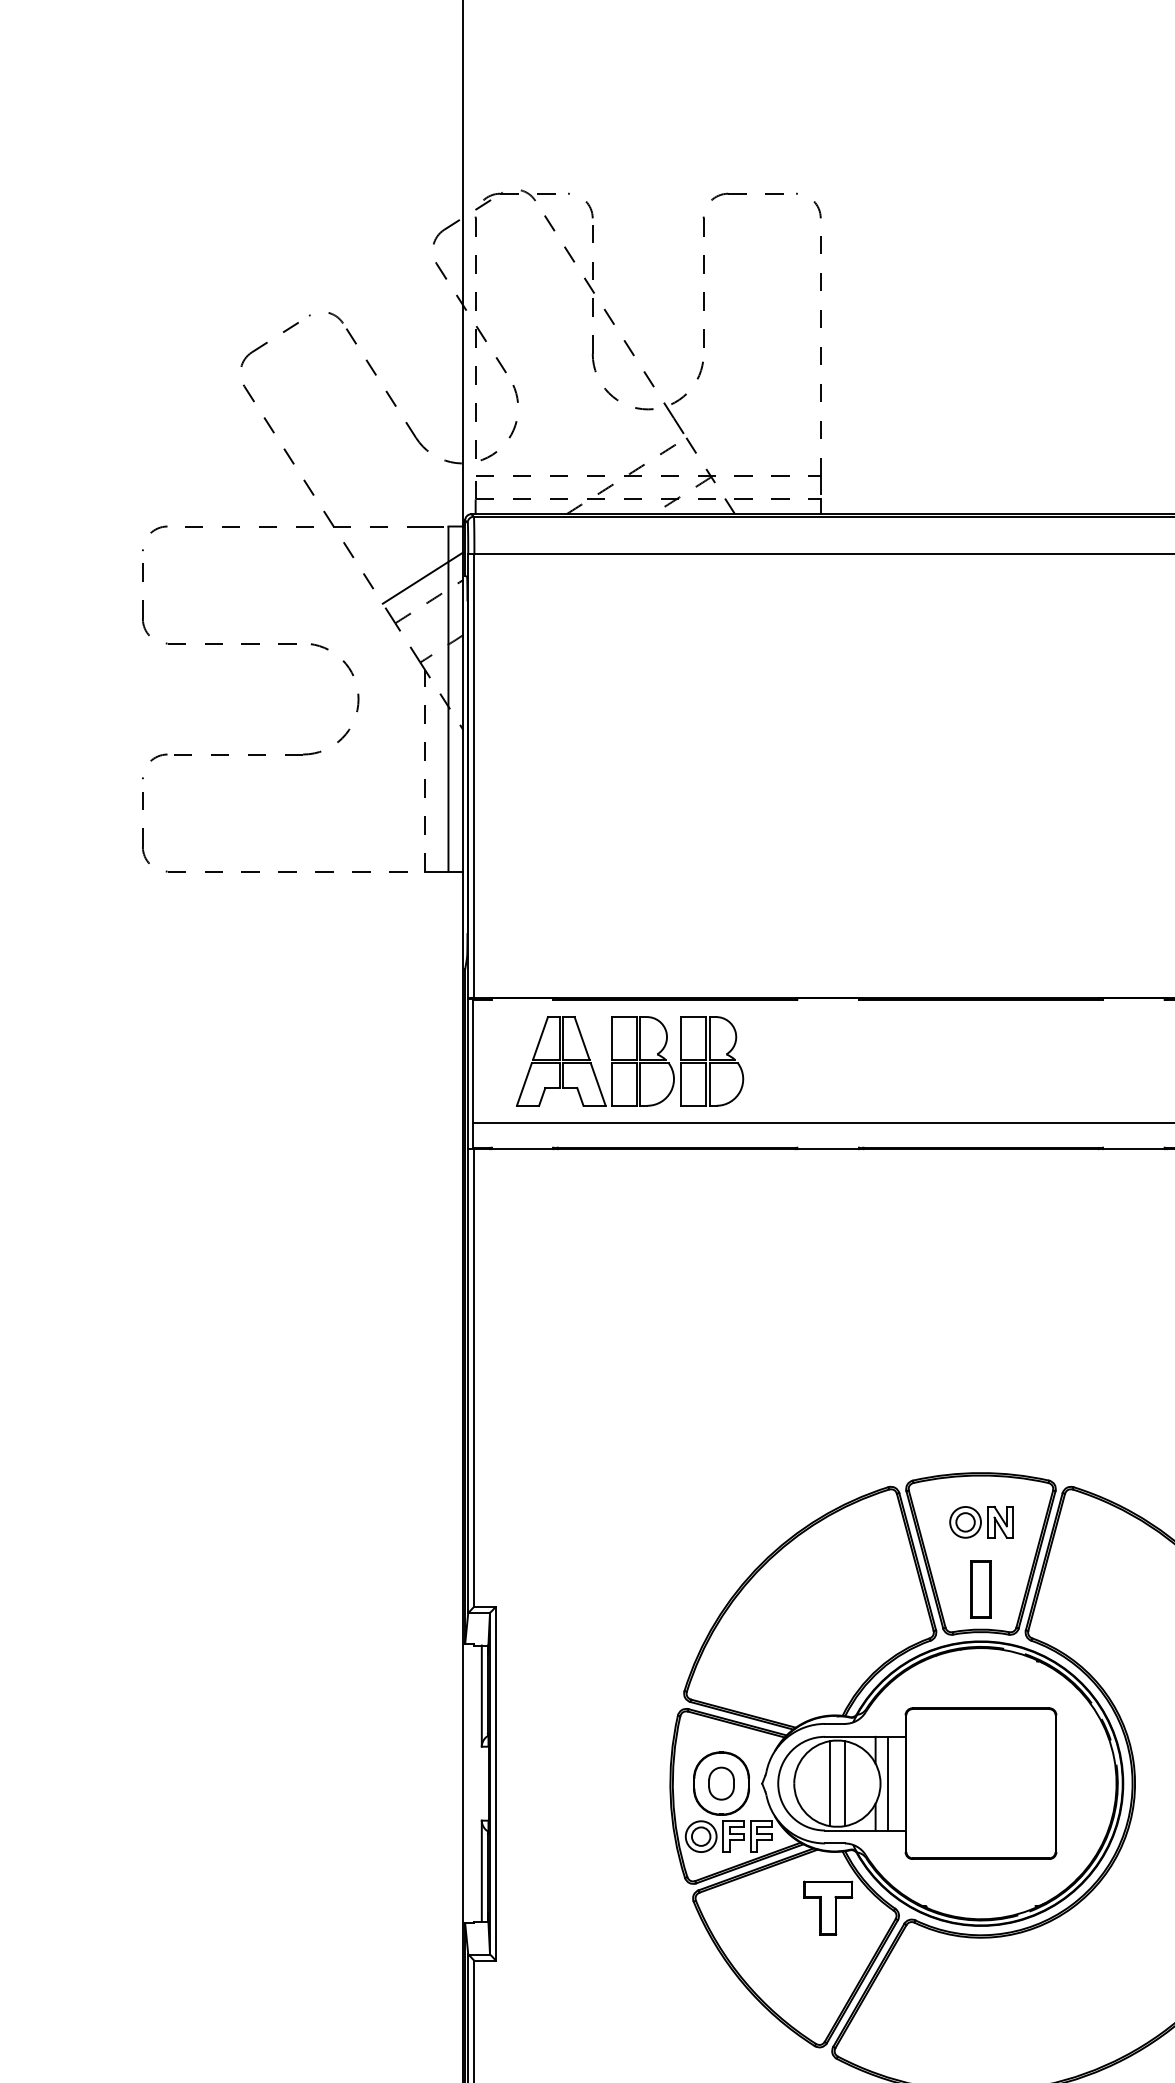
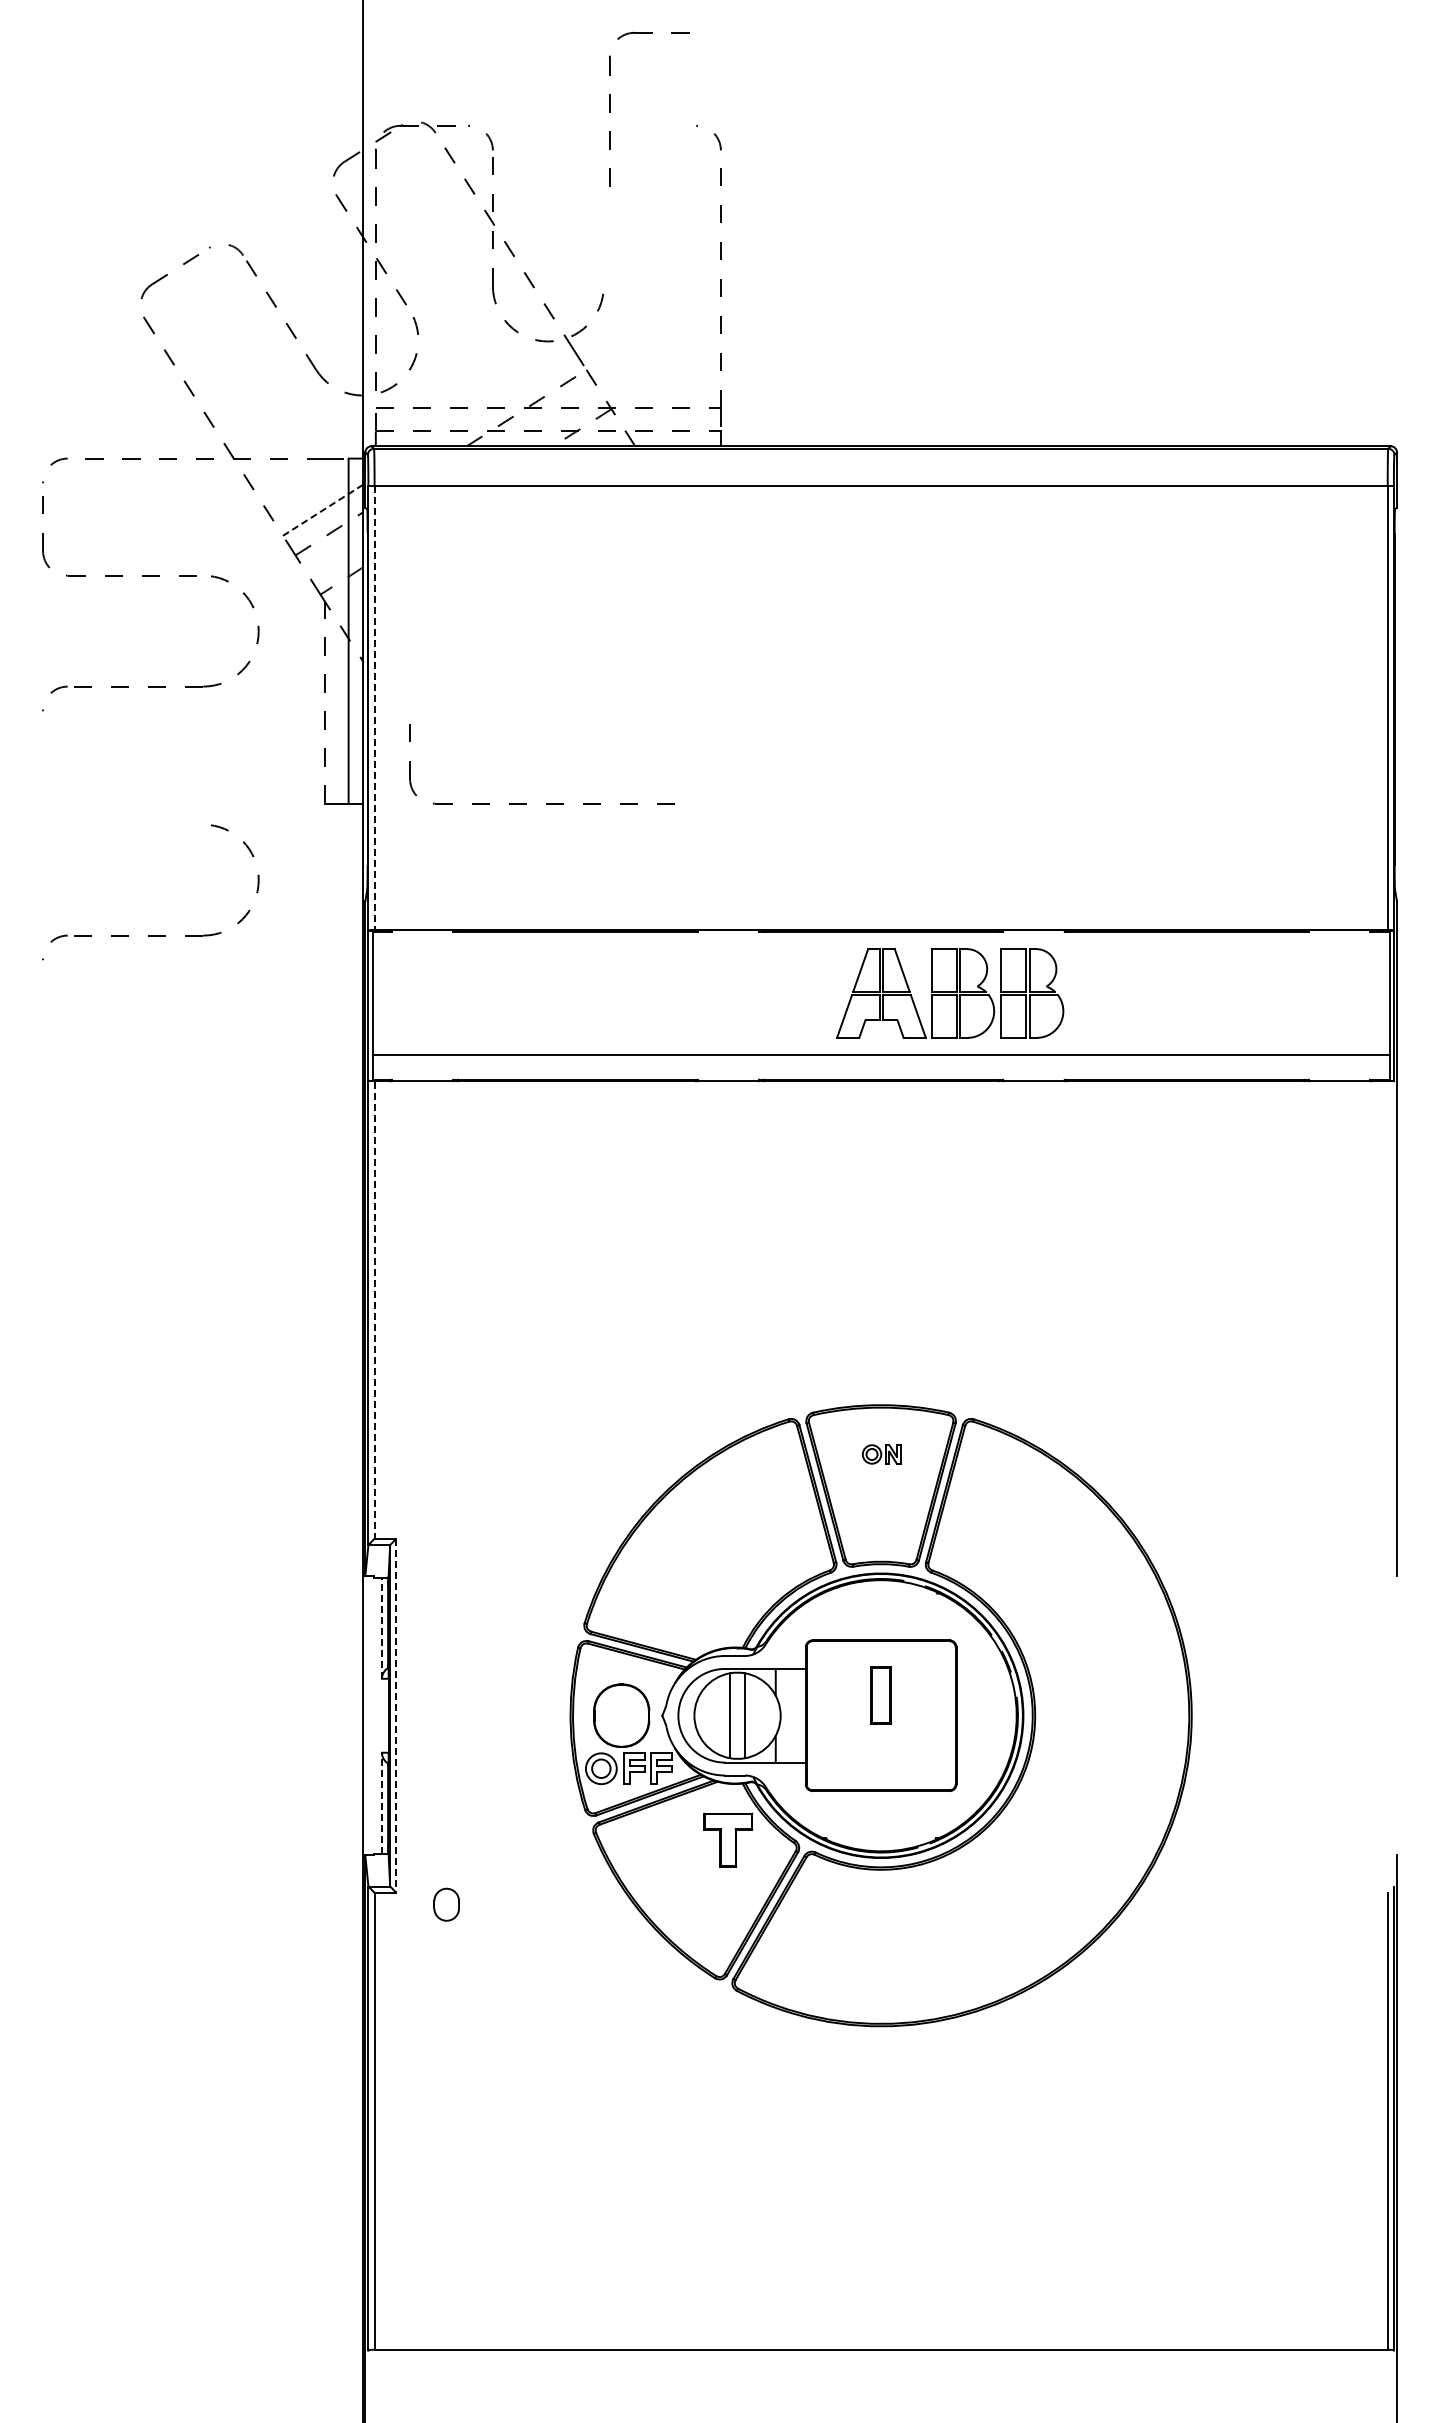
part: (704, 270) -> (610, 109), moved
line: (423, 578) -> (323, 510), solid -> dashed
line: (474, 776) -> (374, 708), solid -> dashed
part: (279, 871) -> (546, 803), moved
part: (250, 1003) -> (150, 935), added
part: (630, 1061) -> (950, 993), moved
line: (474, 1378) -> (374, 1310), solid -> dashed
part: (981, 1522) -> (881, 1454), size x0.6
part: (980, 1589) -> (880, 1695), moved
line: (481, 1696) -> (381, 1628), solid -> dashed
line: (496, 1783) -> (396, 1715), solid -> dashed
part: (721, 1783) -> (446, 1904), moved
line: (888, 1783) -> (788, 1715), removed
line: (481, 1871) -> (381, 1803), solid -> dashed

